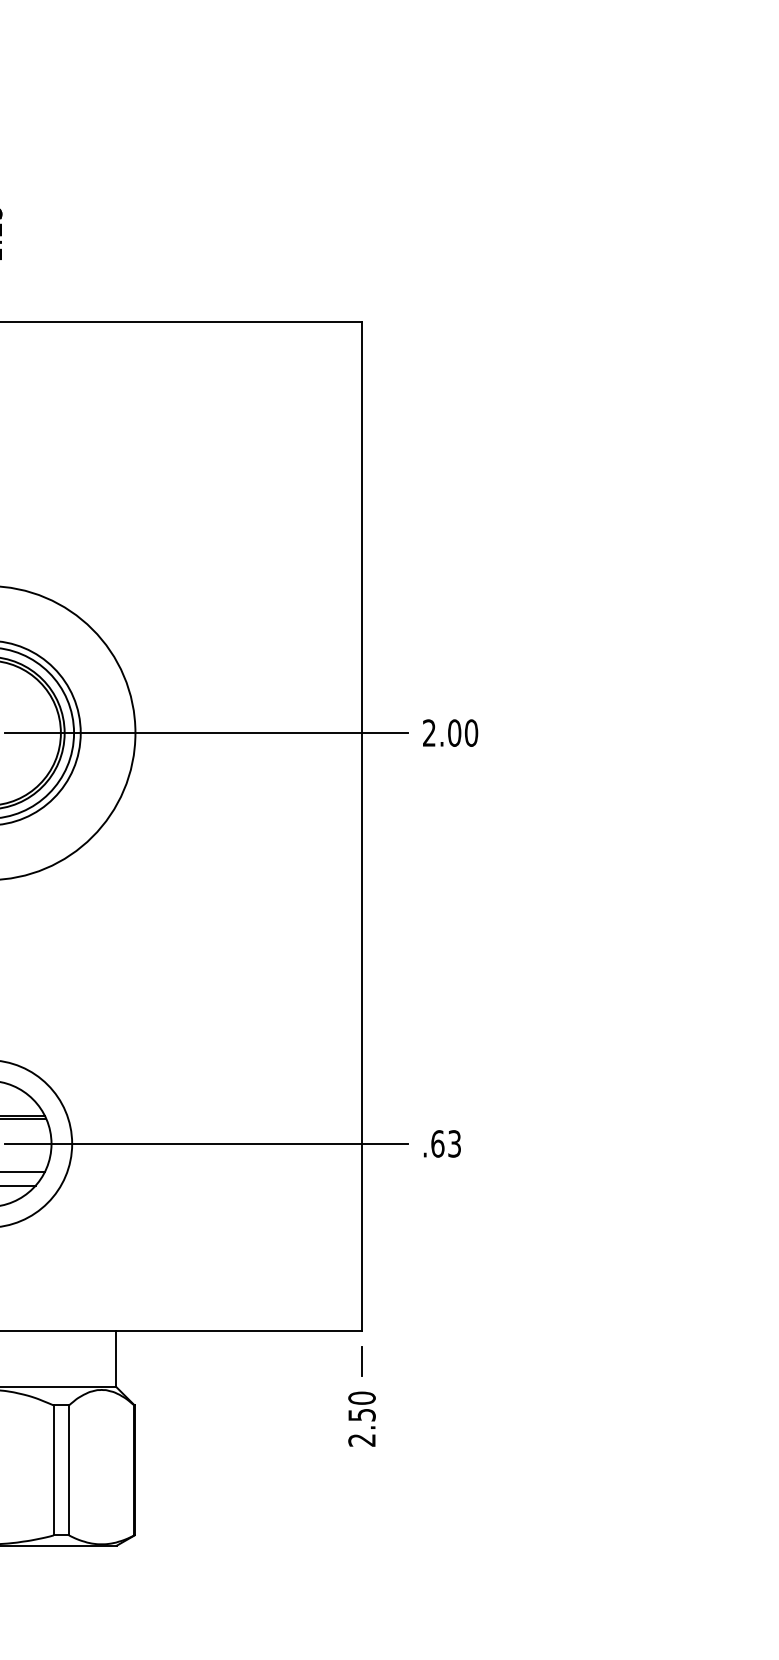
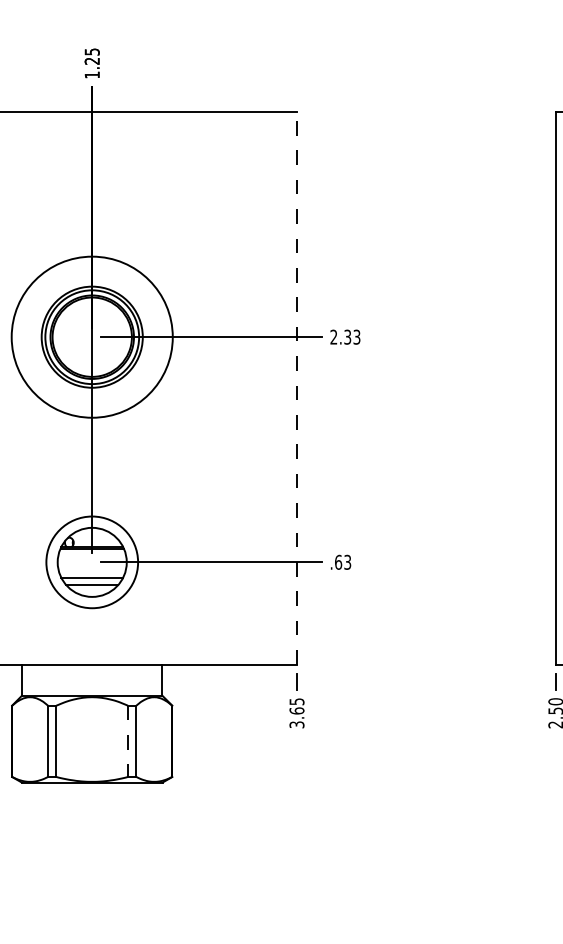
text: (463, 731) -> (352, 336), 2.00 -> 2.33
line: (361, 824) -> (296, 387), solid -> dashed
text: (361, 1419) -> (296, 713), 2.50 -> 3.65
line: (52, 1470) -> (127, 741), solid -> dashed

